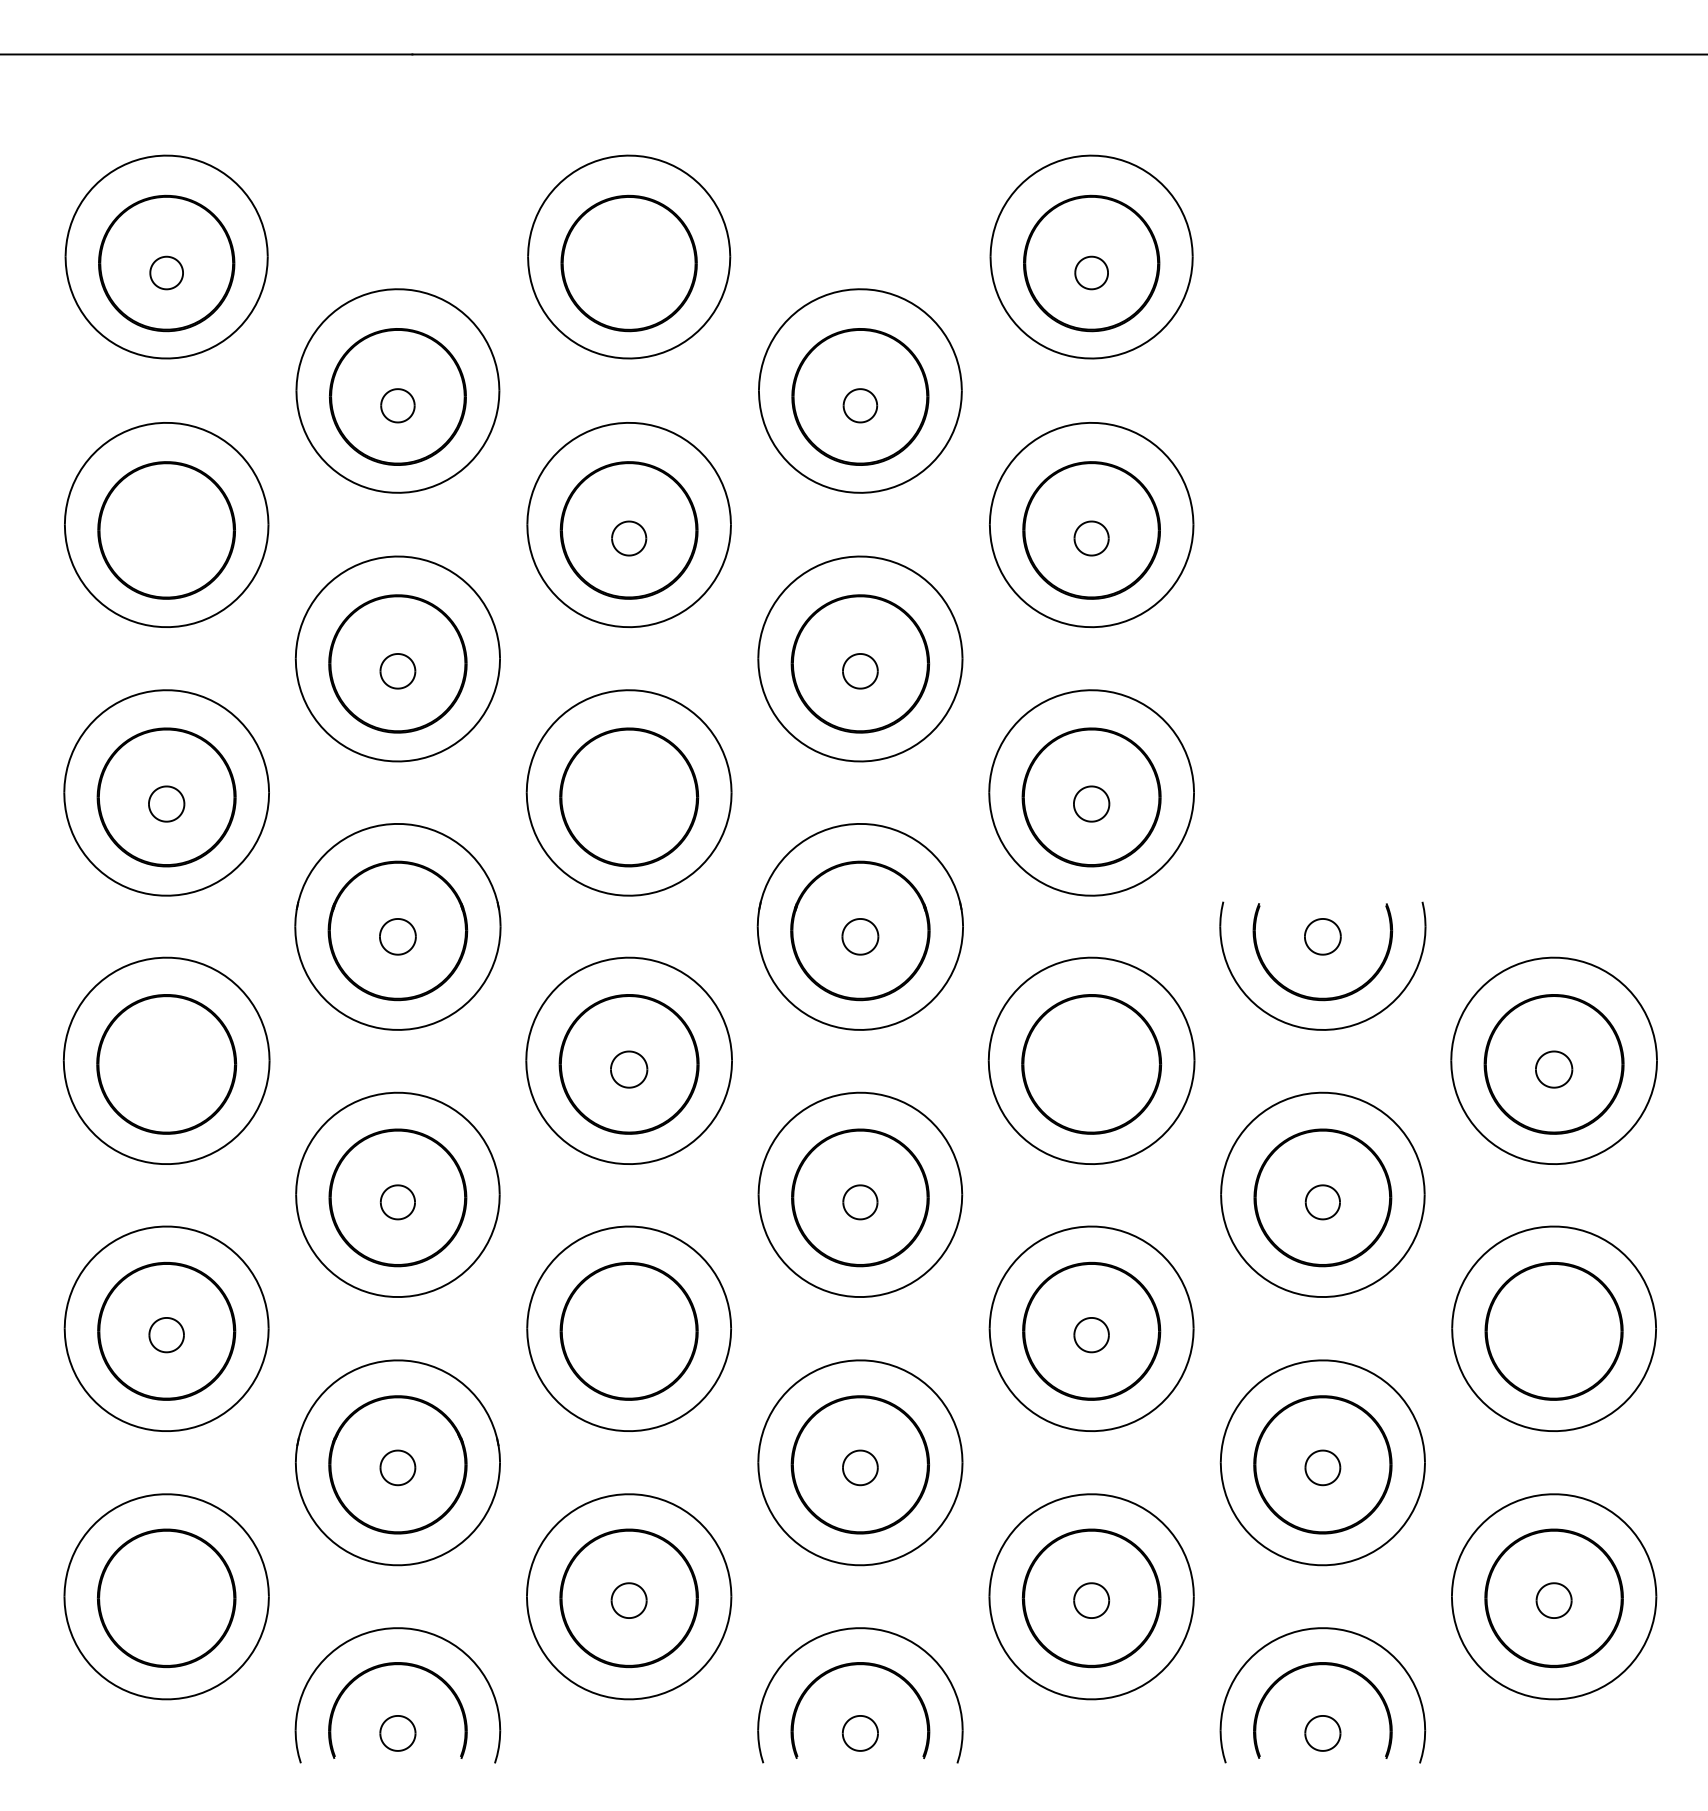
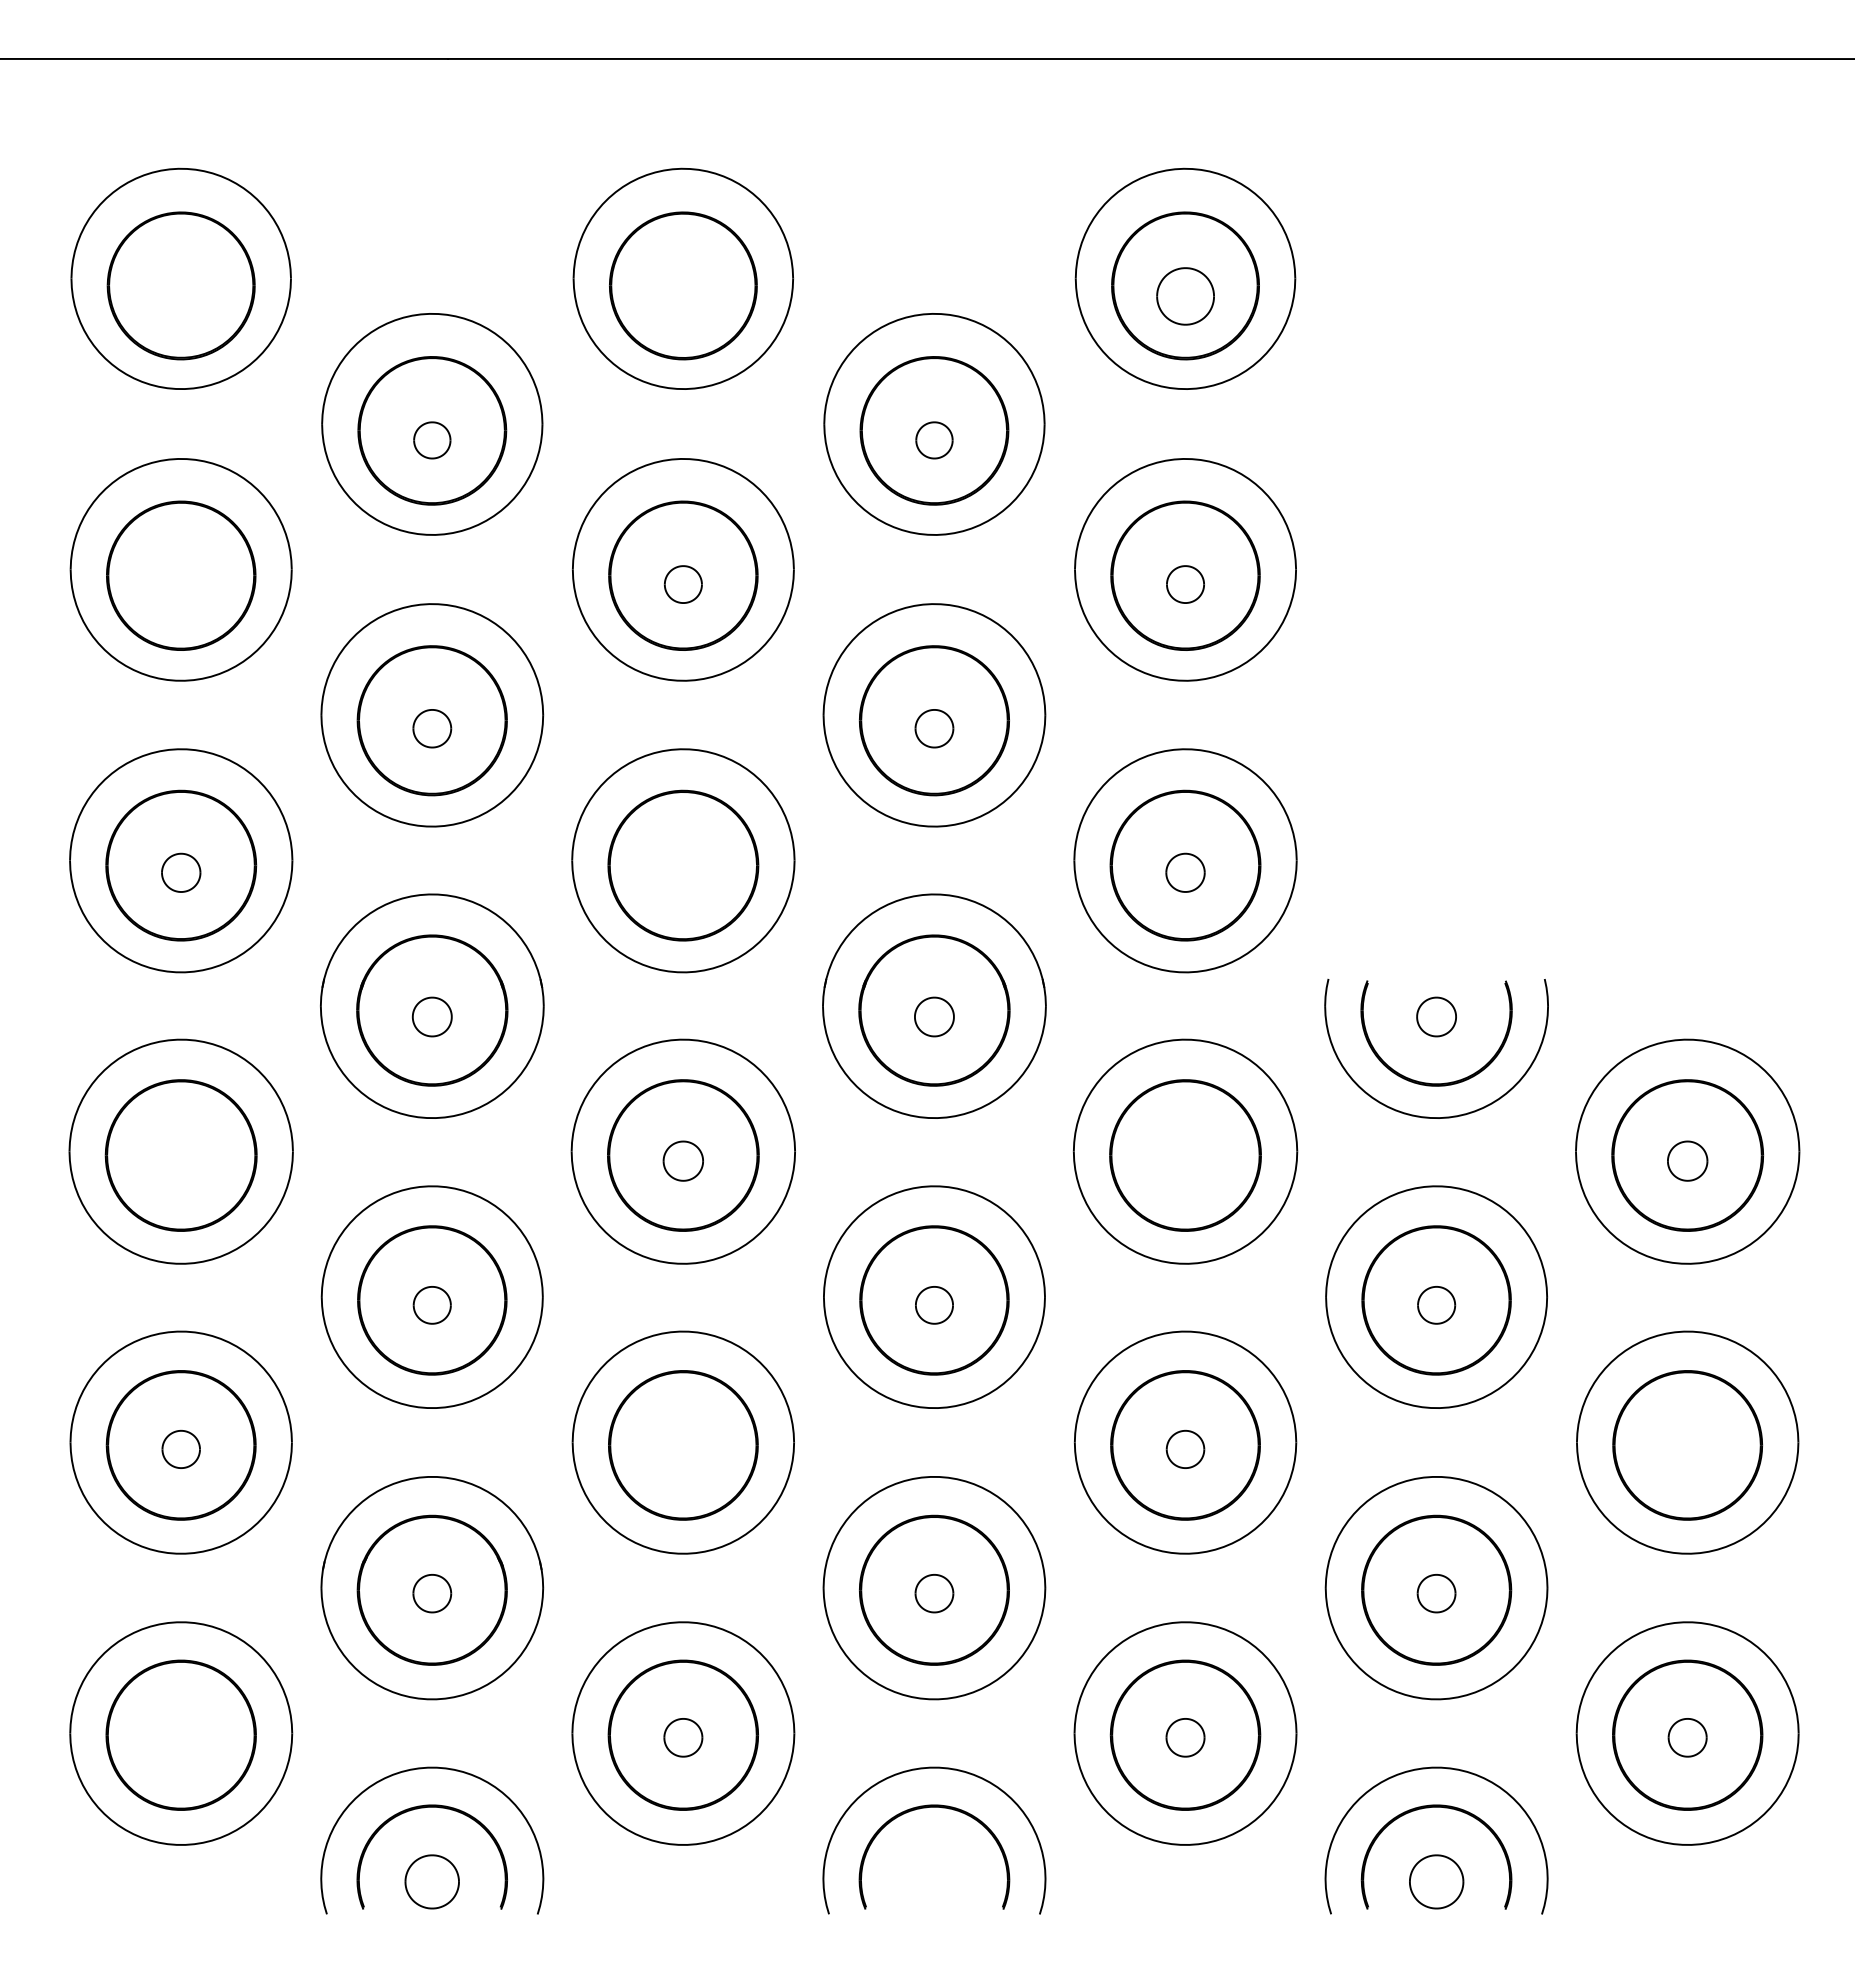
part: (166, 272) -> (180, 295), removed
part: (1091, 272) -> (1185, 295), size x1.6
part: (398, 1733) -> (432, 1881), size x1.4
part: (860, 1733) -> (934, 1881), removed
part: (1322, 1733) -> (1436, 1881), size x1.4

